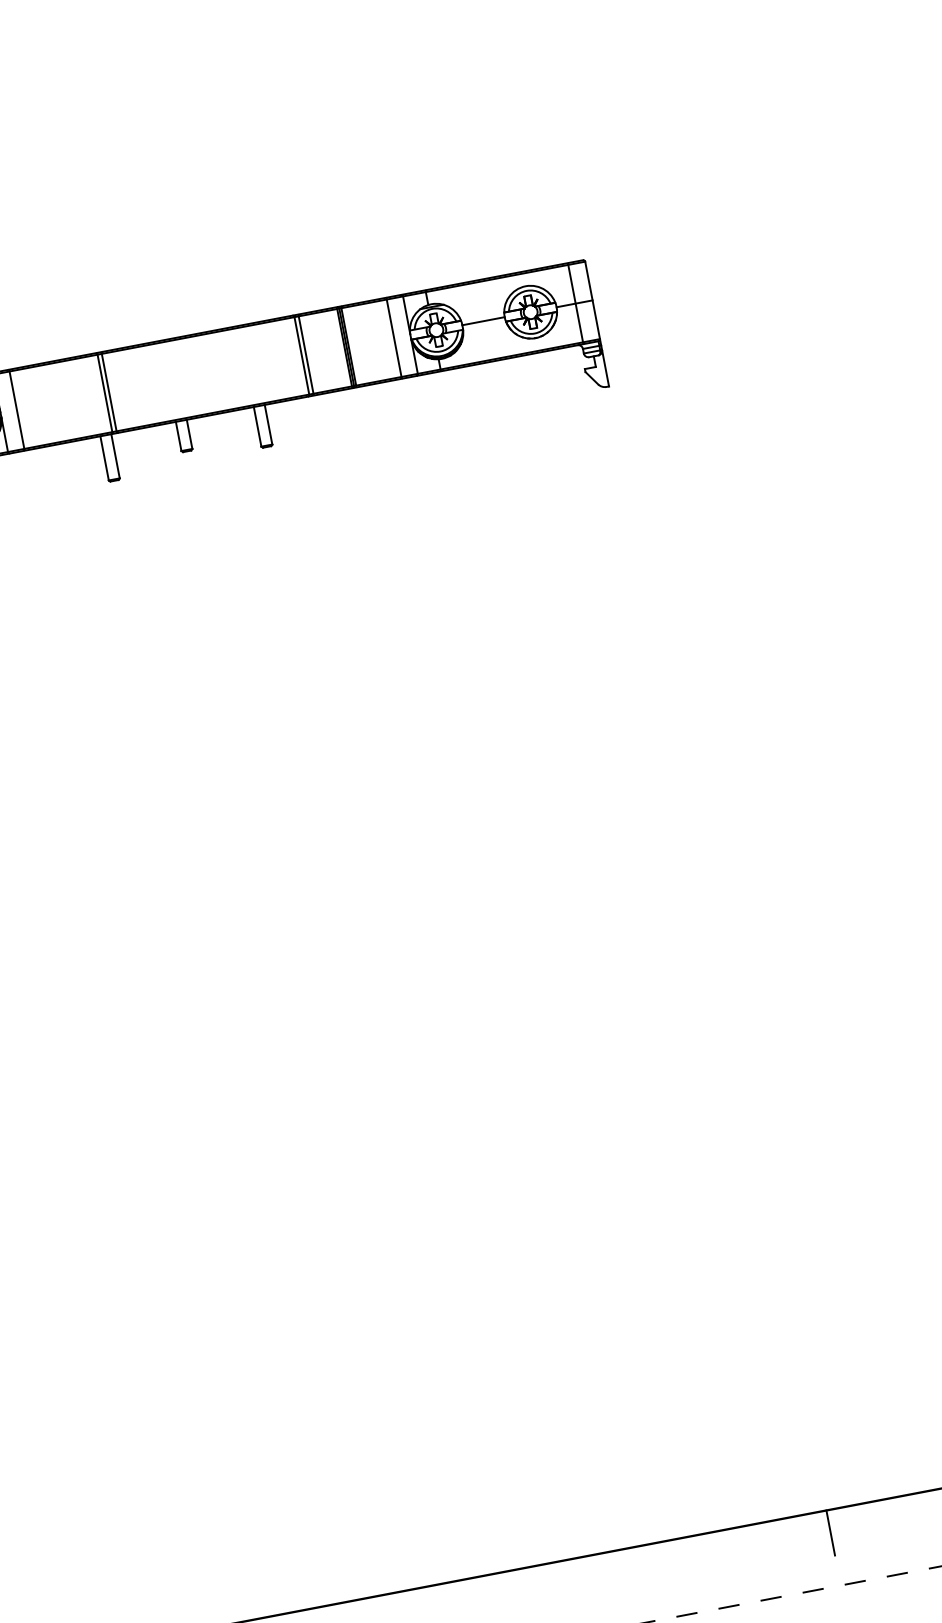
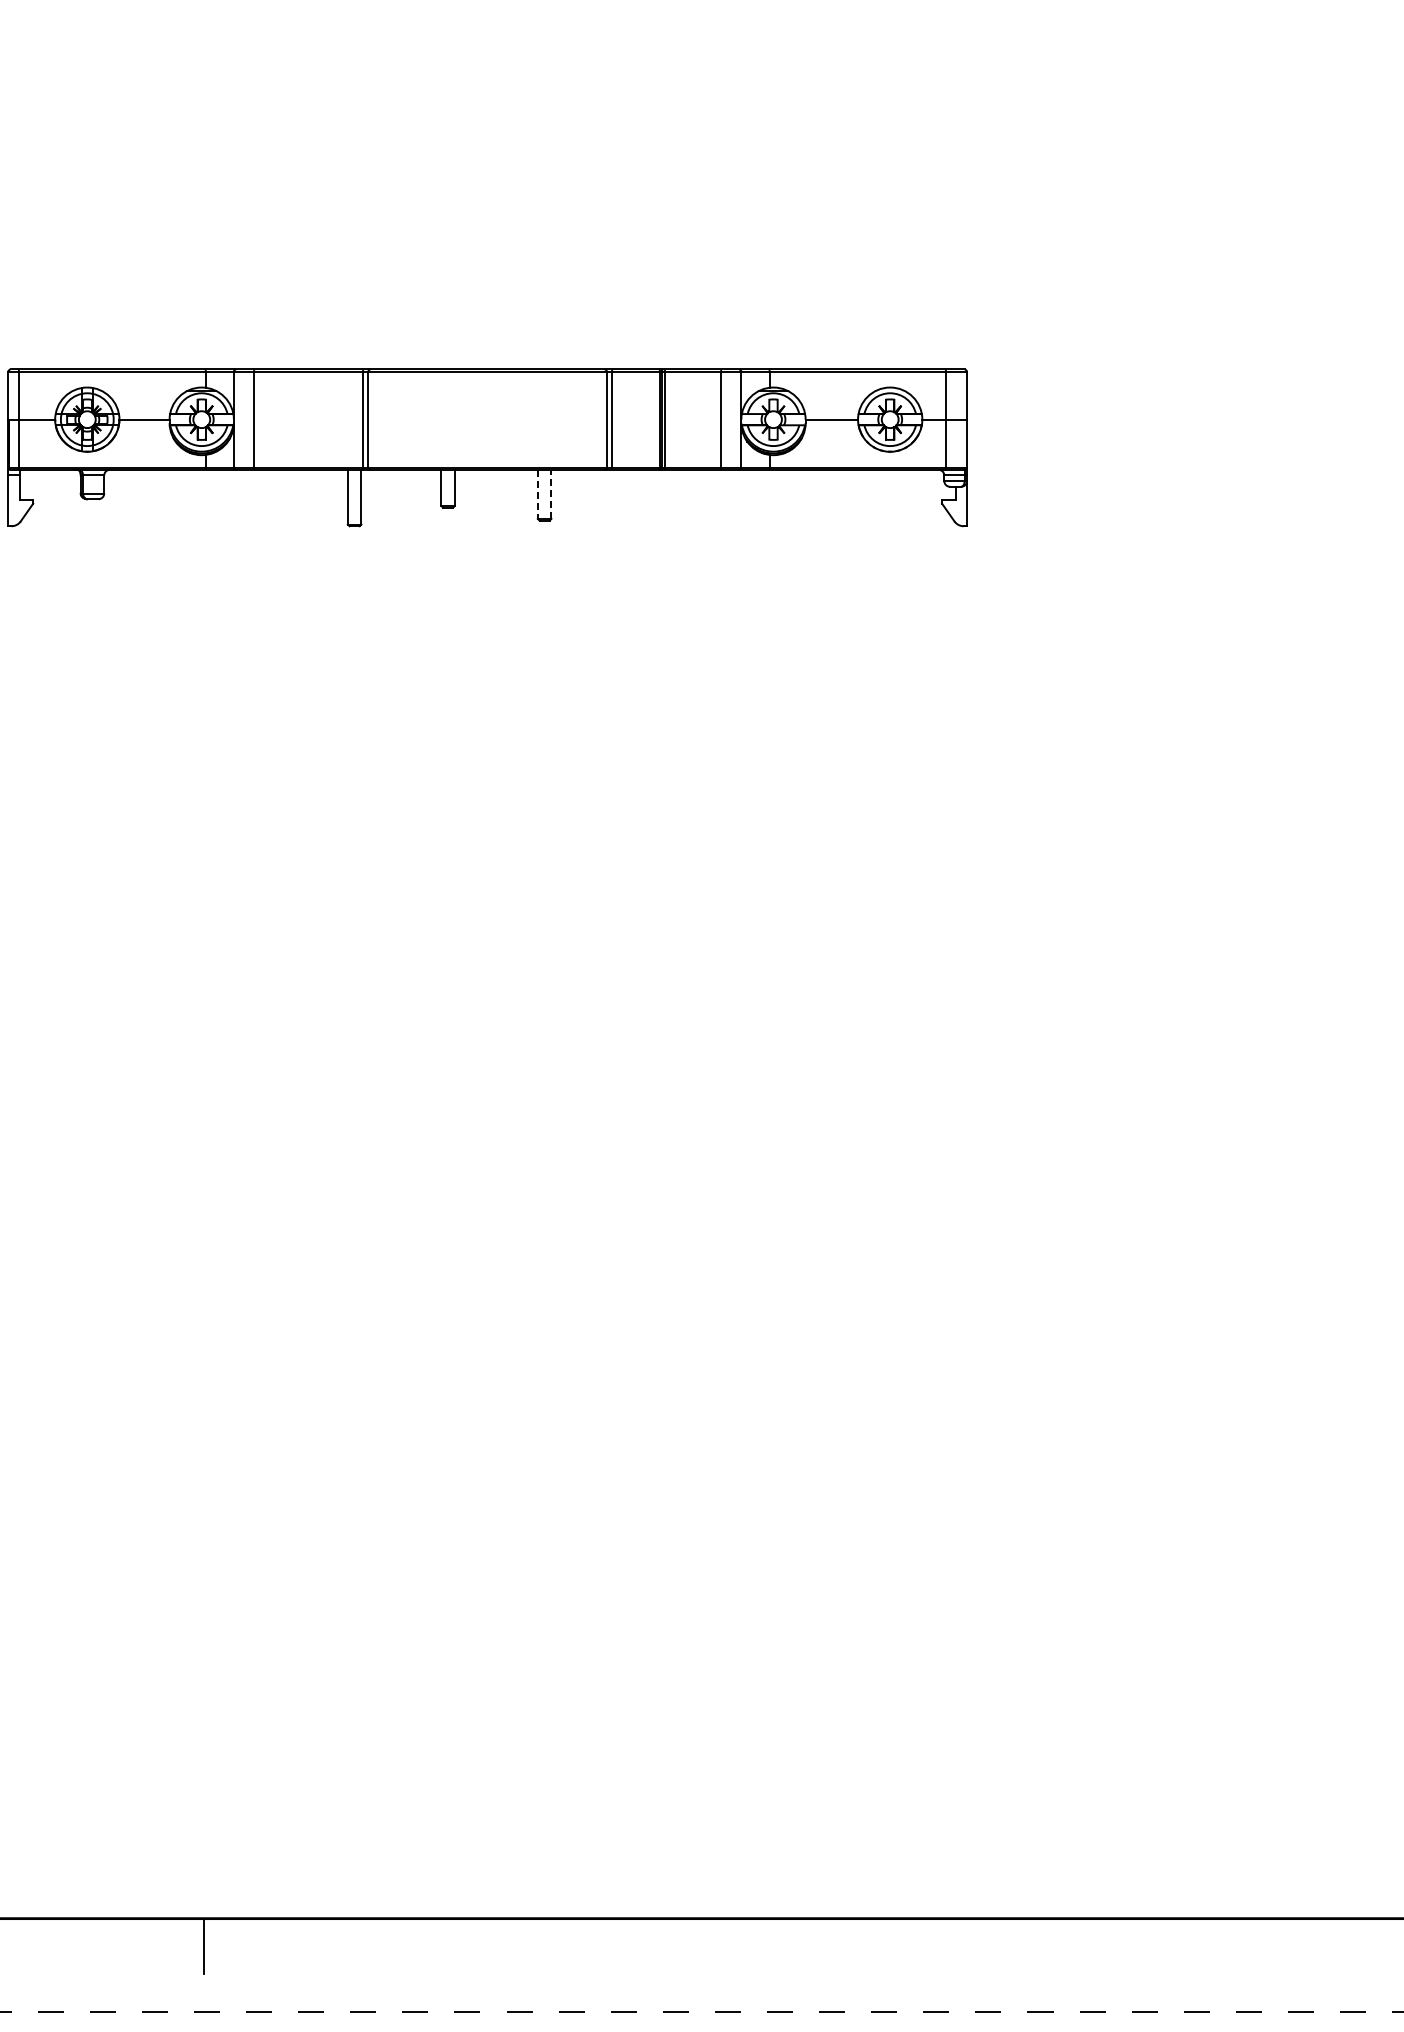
line: (268, 424) -> (551, 494), solid -> dashed
line: (257, 426) -> (537, 494), solid -> dashed
line: (830, 1532) -> (970, 1946), removed

